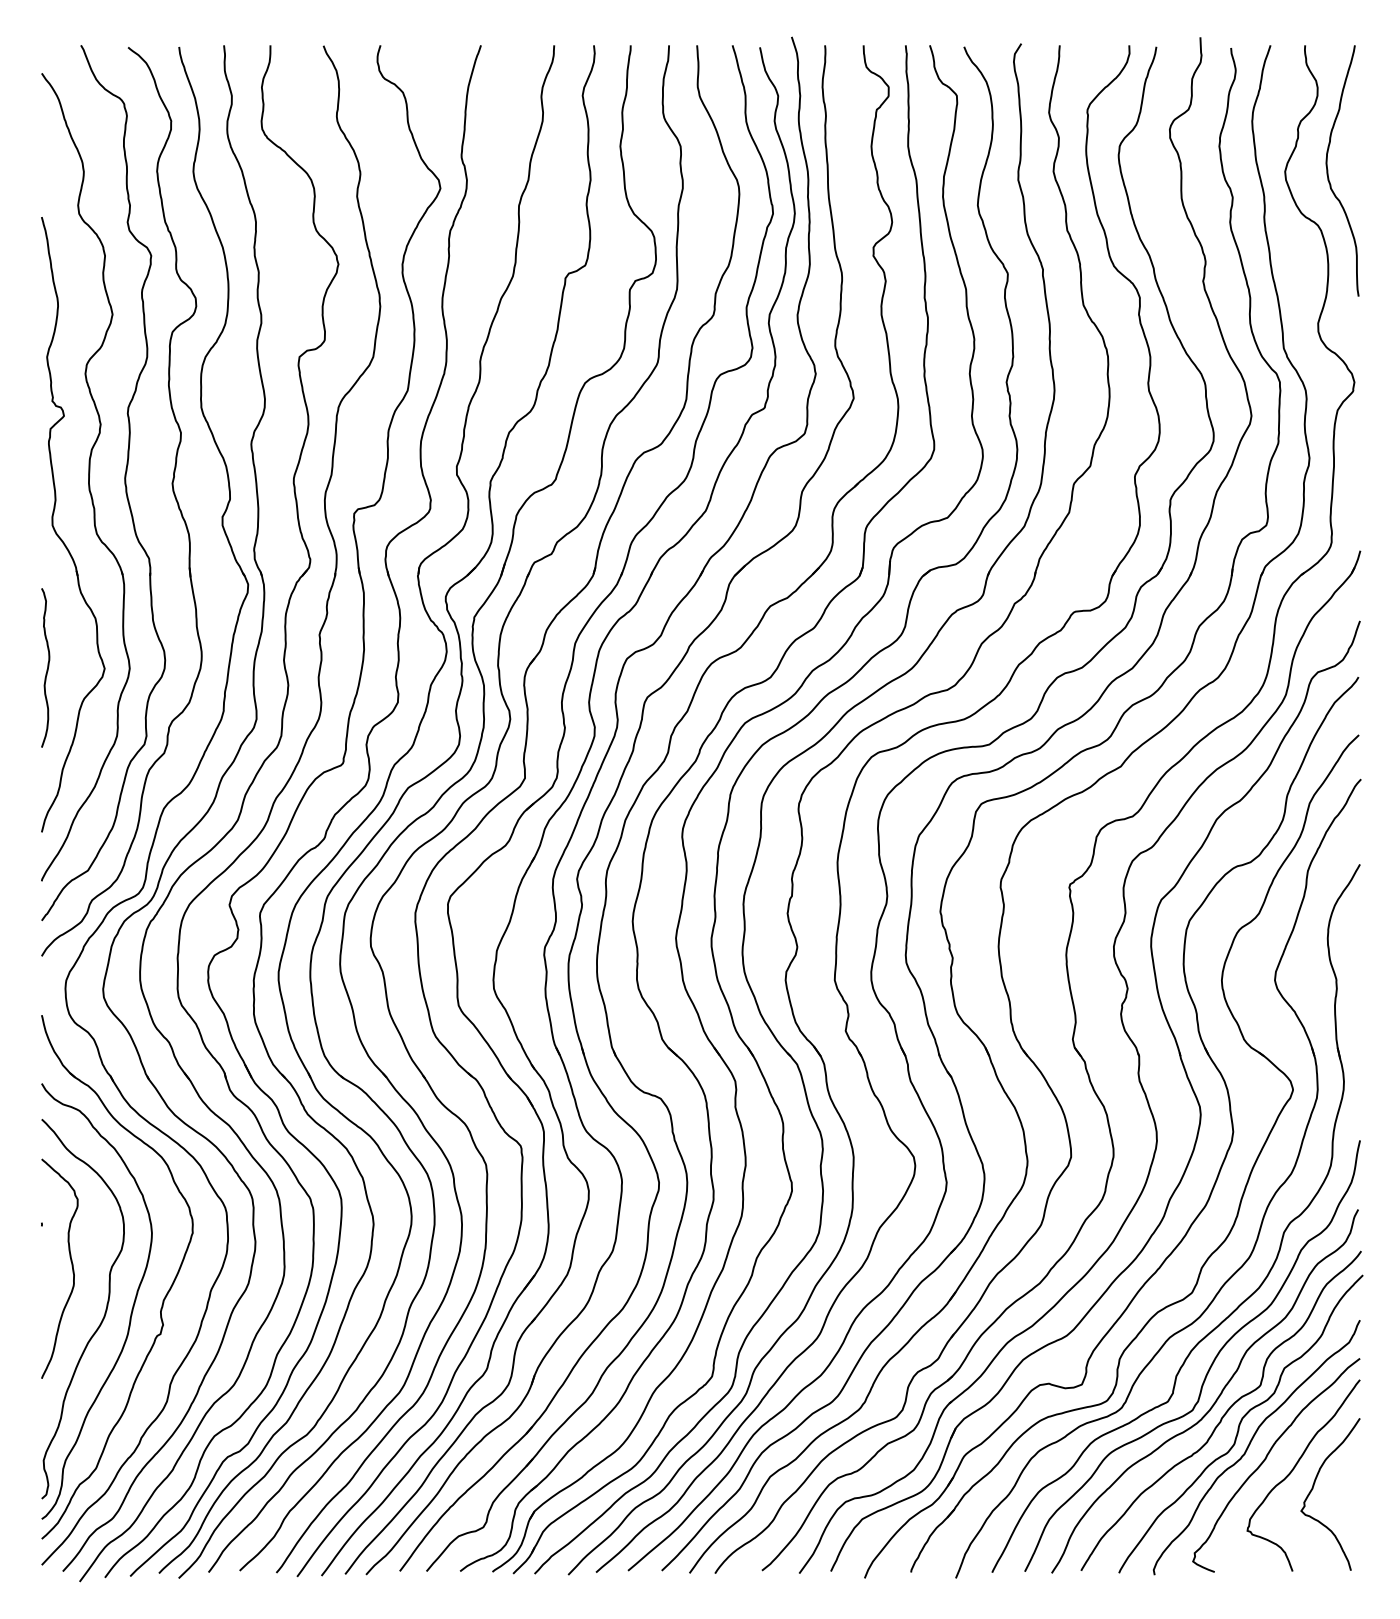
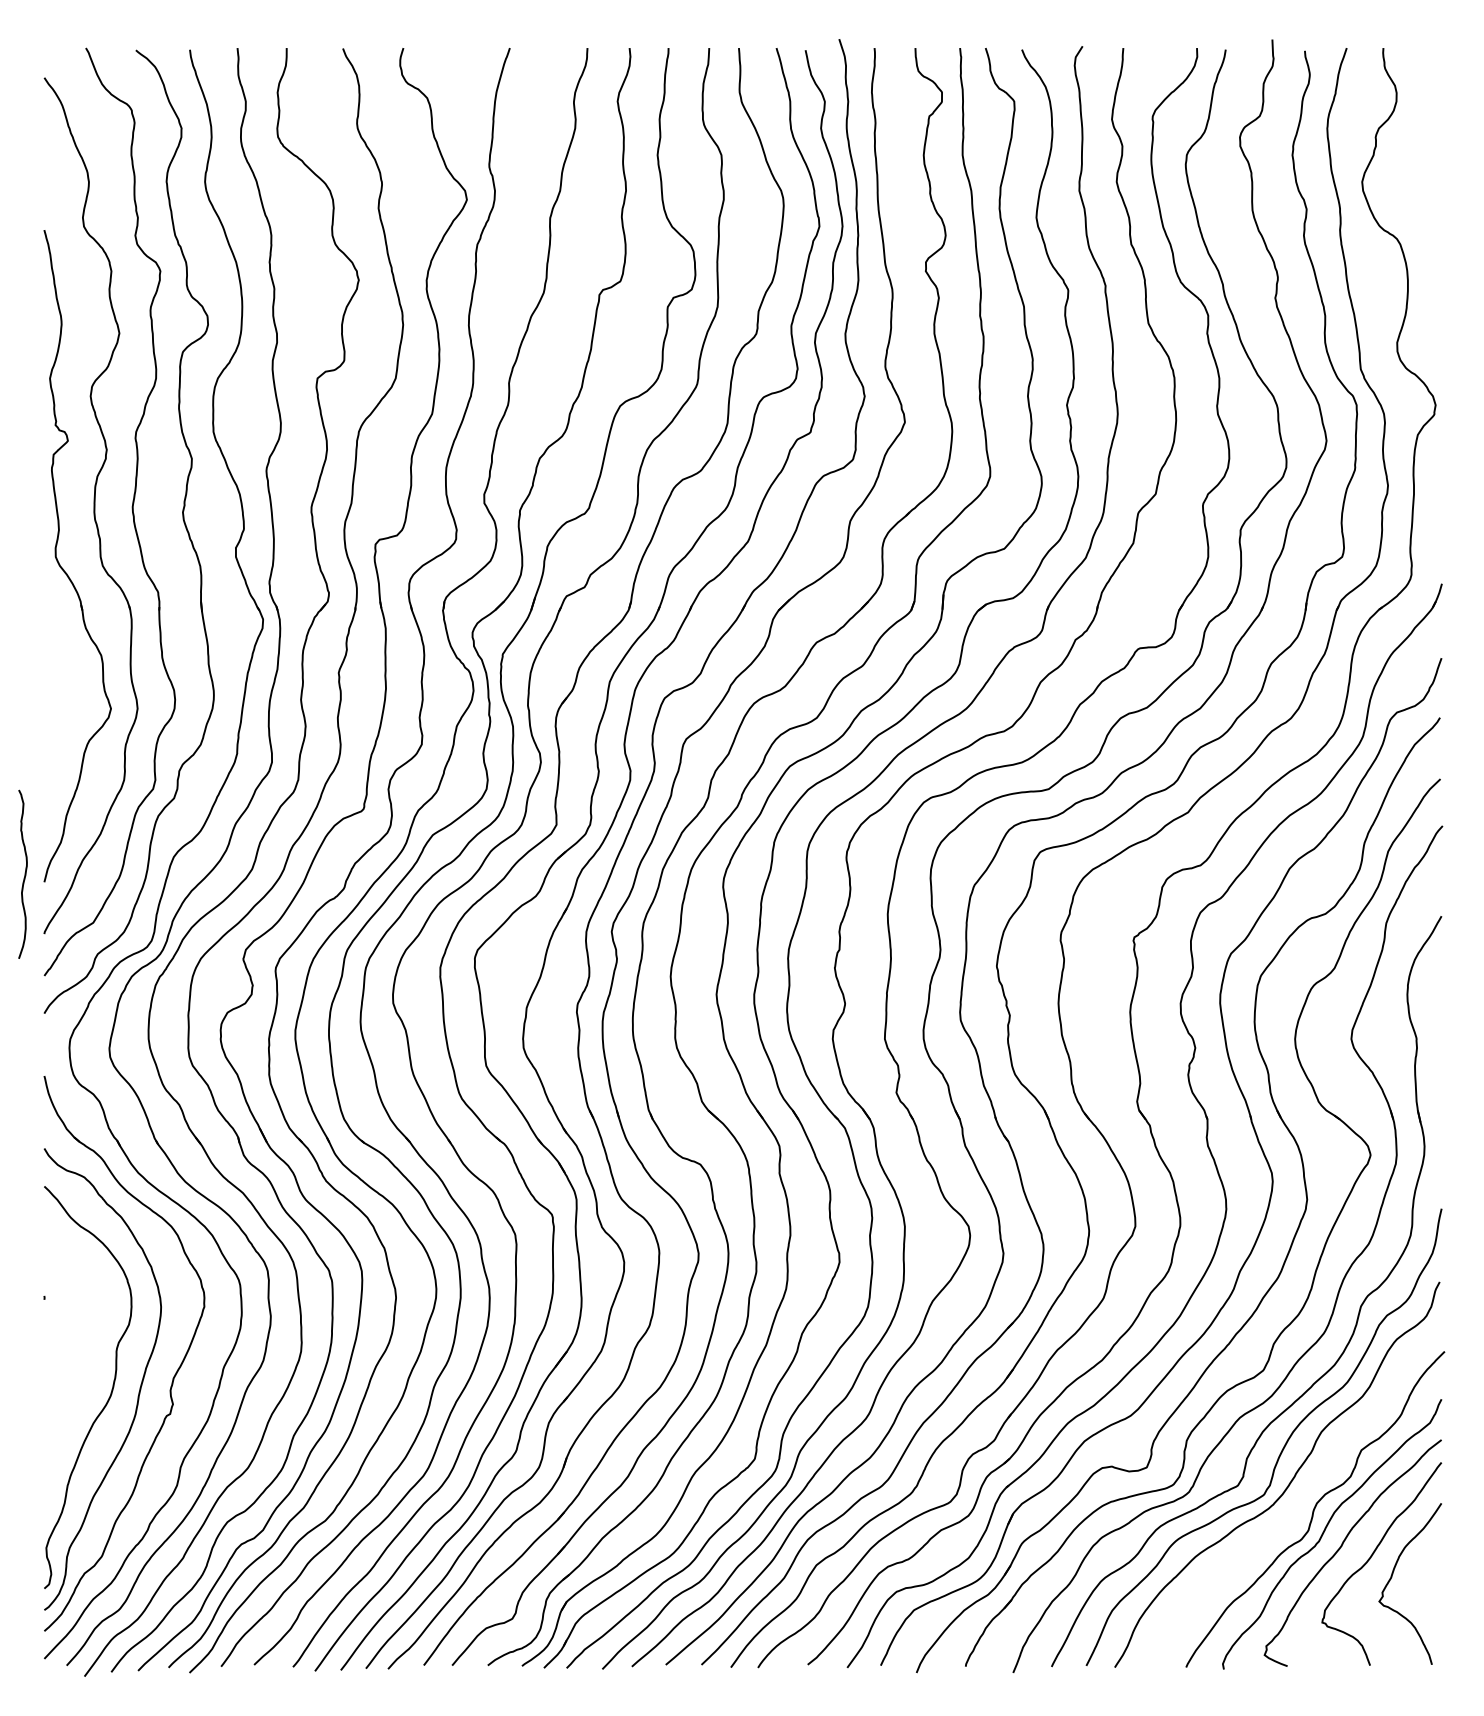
curve: (1328, 170) -> (1408, 180), removed
curve: (47, 667) -> (24, 873), moved
curve: (71, 1266) -> (75, 1342), removed
curve: (1224, 1413) -> (1297, 1498), removed

